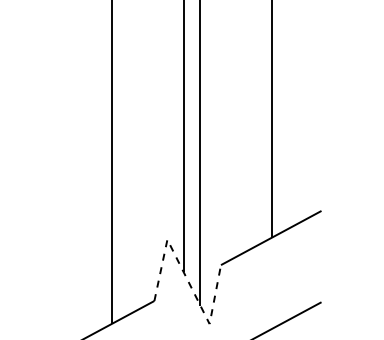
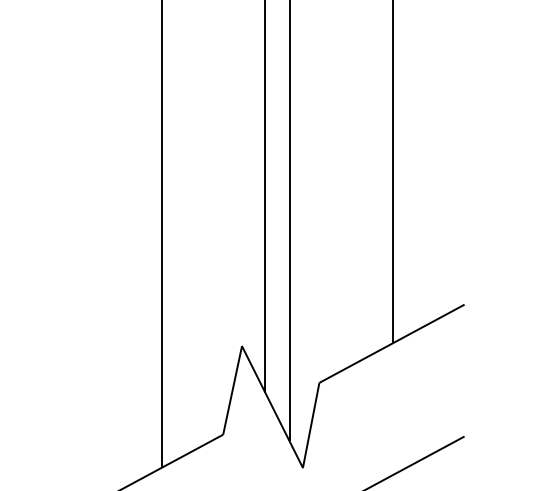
line: (188, 281) -> (272, 406), dashed -> solid

